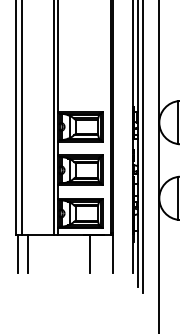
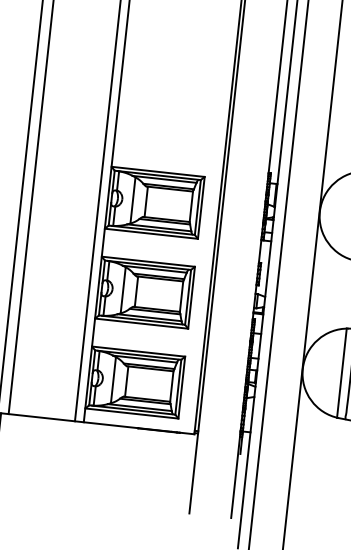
line: (28, 254) -> (18, 455), removed
line: (90, 254) -> (147, 469), removed

